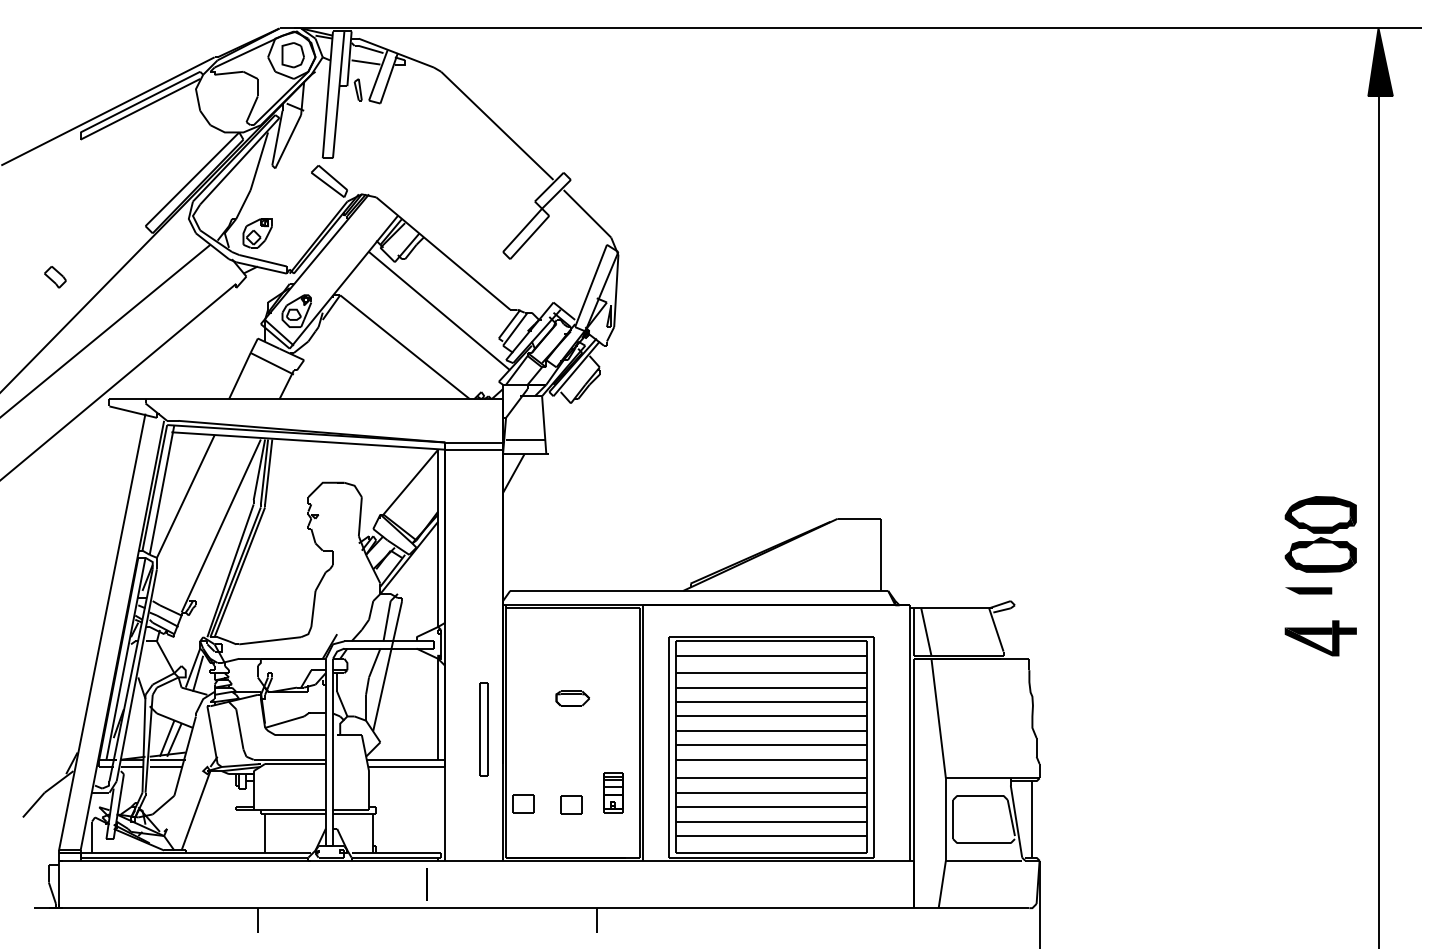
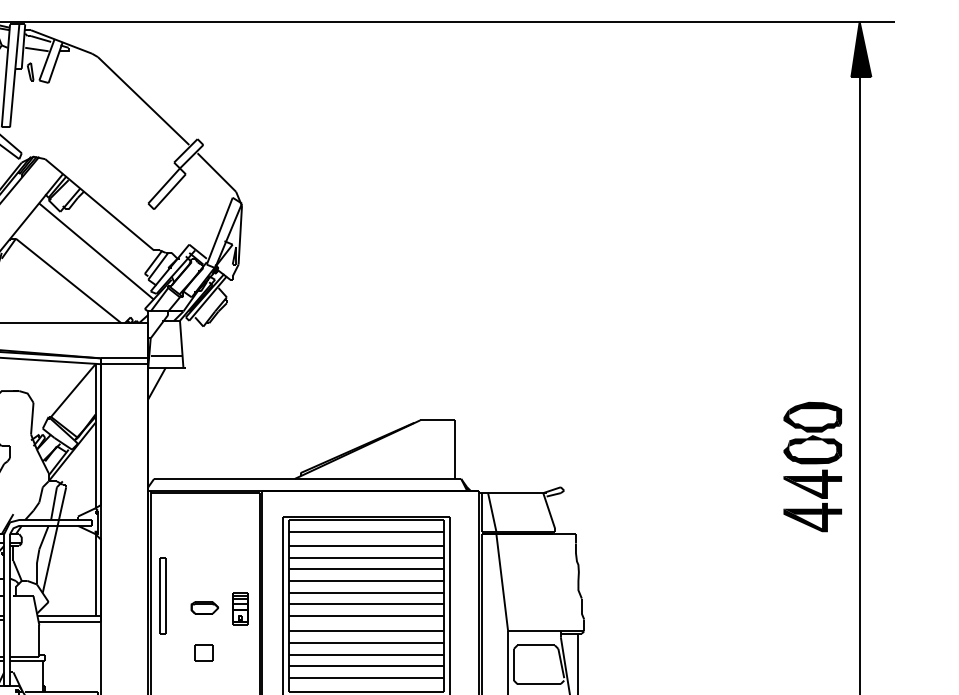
fill: (1320, 597) -> (812, 484), added
part: (572, 698) -> (204, 607), moved
part: (483, 729) -> (162, 595), moved
part: (613, 792) -> (240, 608), moved
part: (523, 803) -> (164, 651), removed

